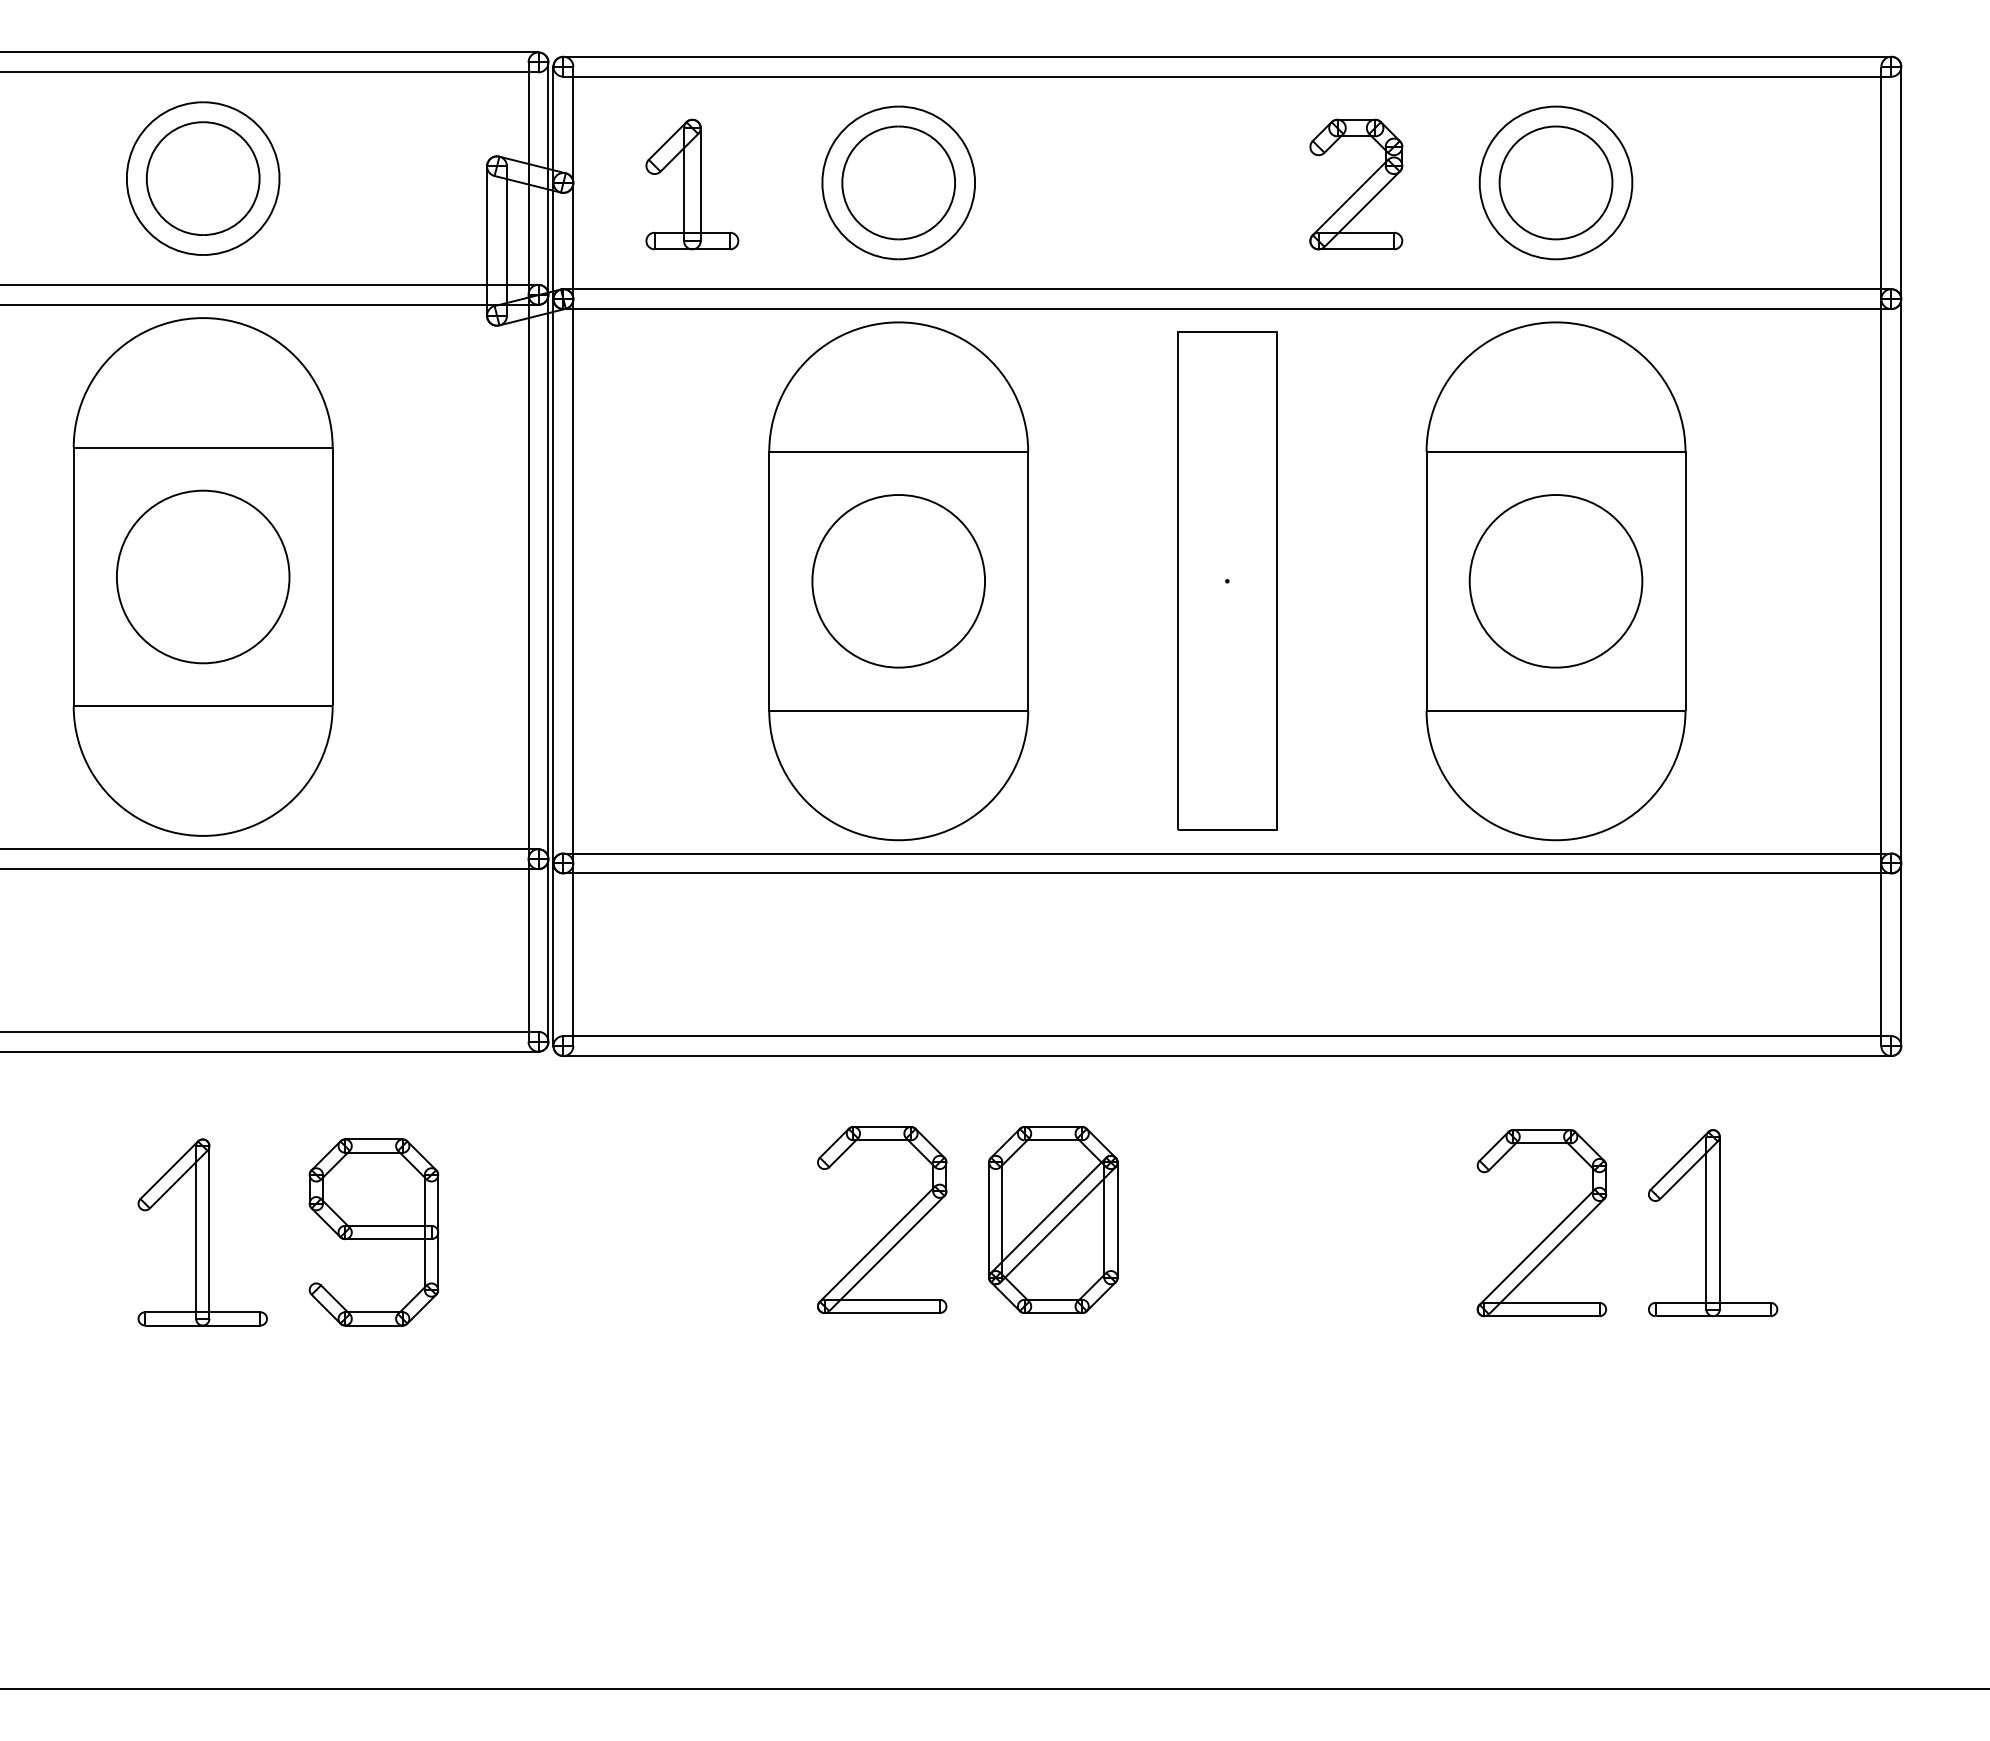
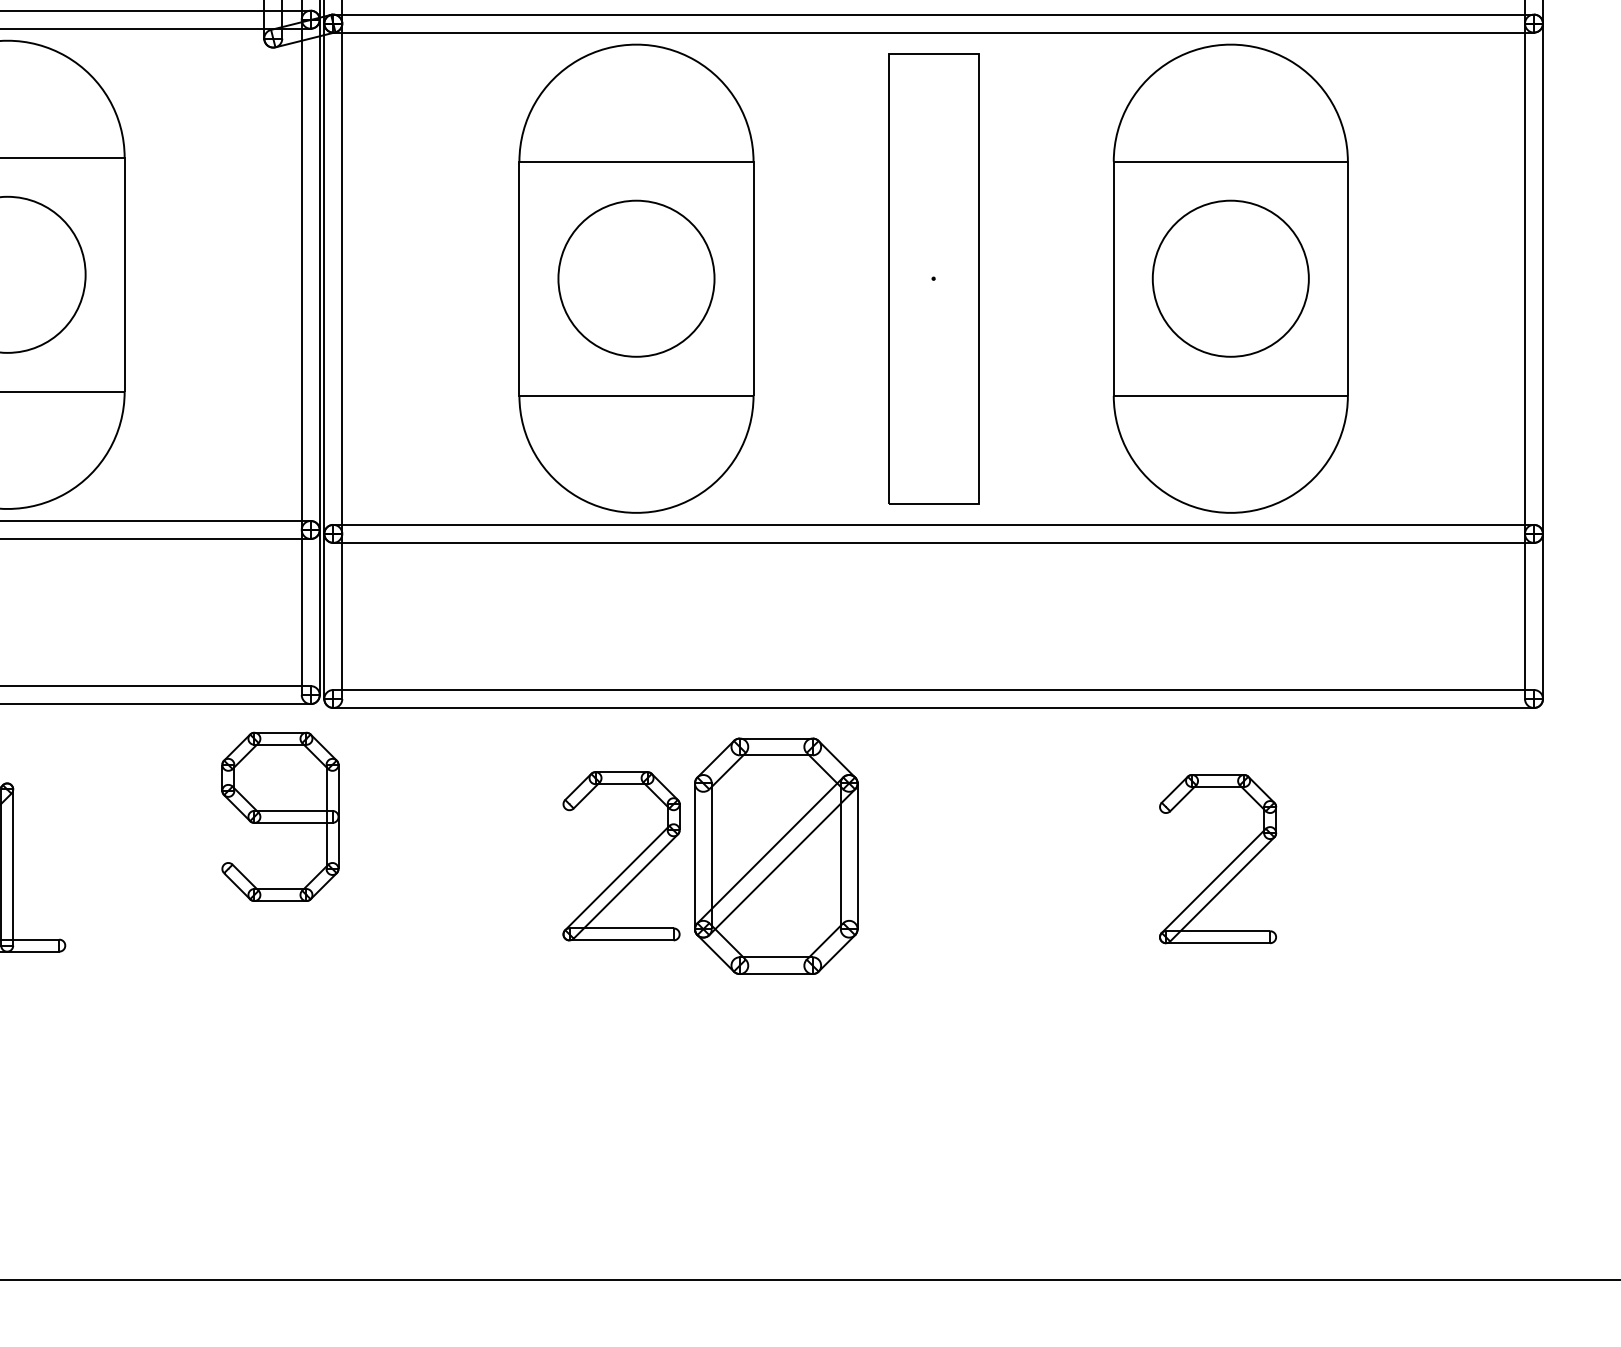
part: (1053, 1219) -> (776, 855), size x1.4
part: (1713, 1222) -> (1373, 858), removed
part: (373, 1232) -> (280, 816), moved

